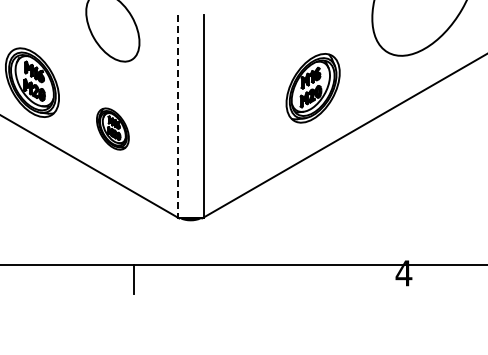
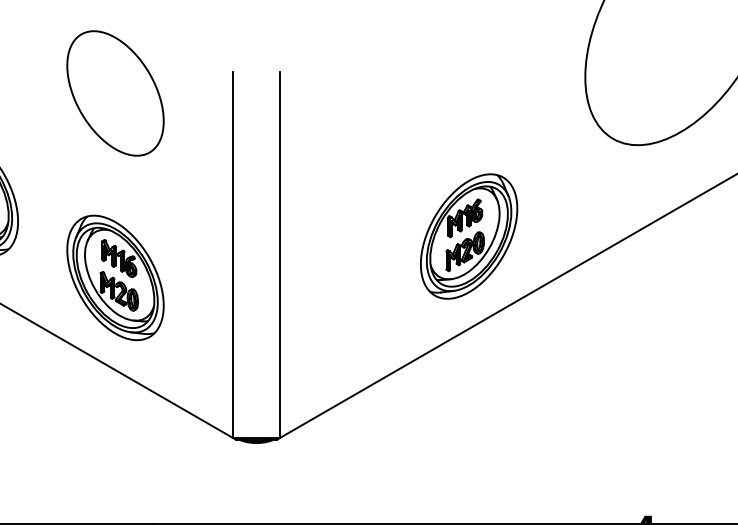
part: (312, 88) -> (467, 236), moved
line: (177, 116) -> (232, 255), dashed -> solid
part: (112, 128) -> (114, 276), size x1.67

